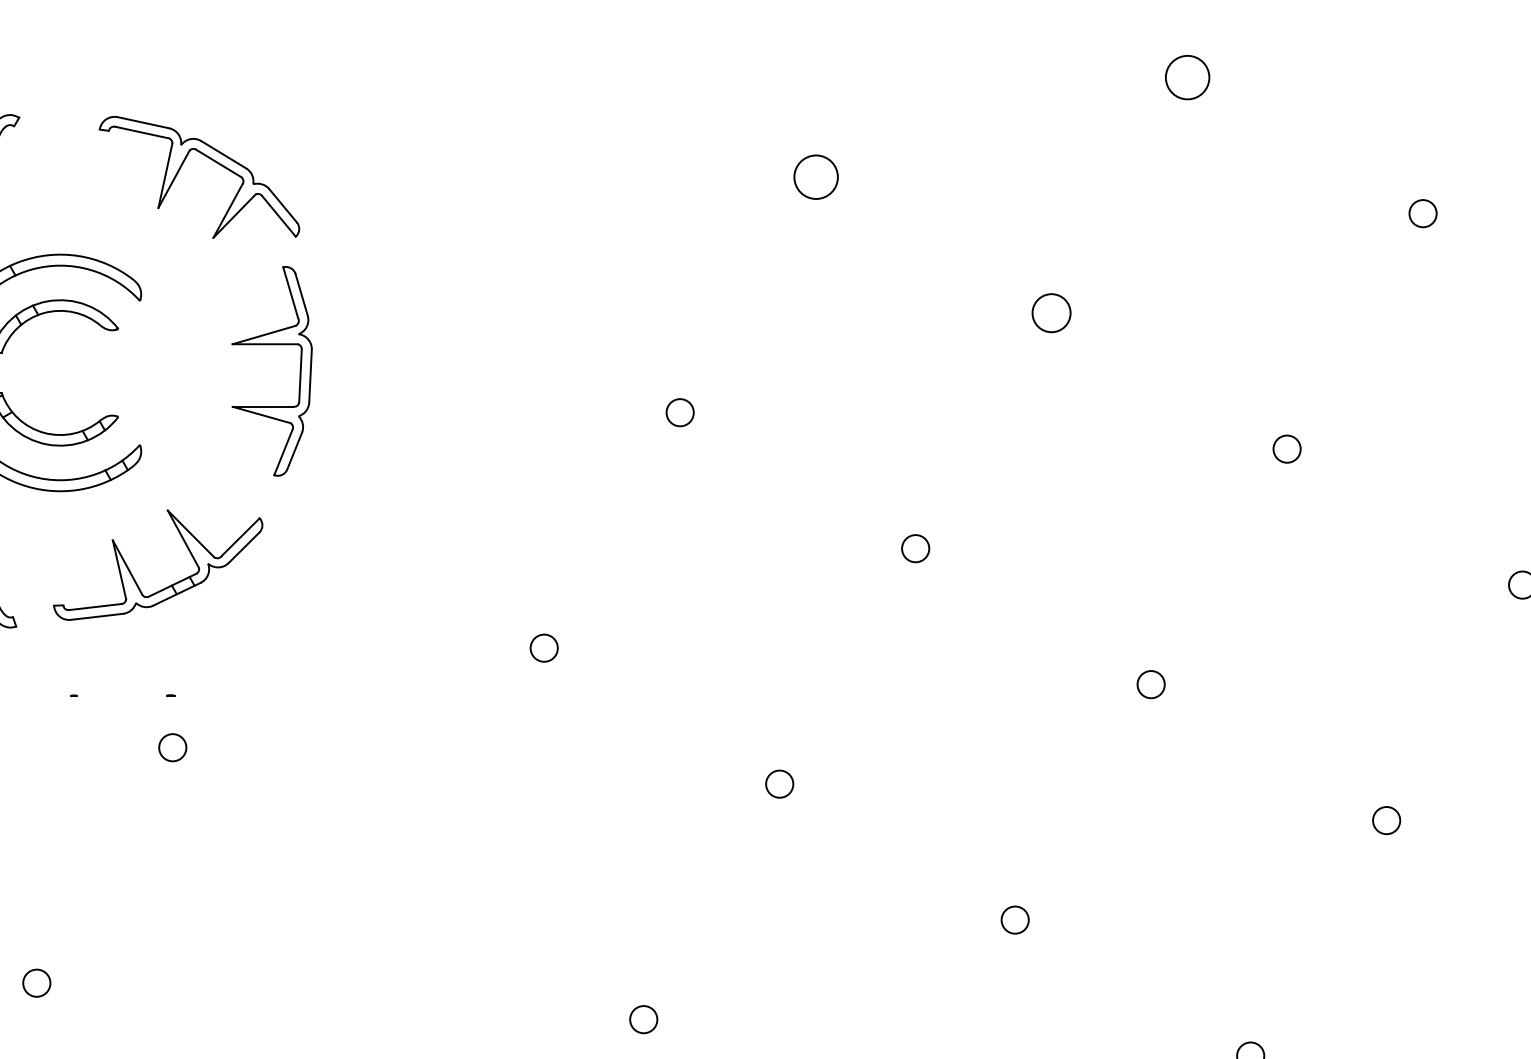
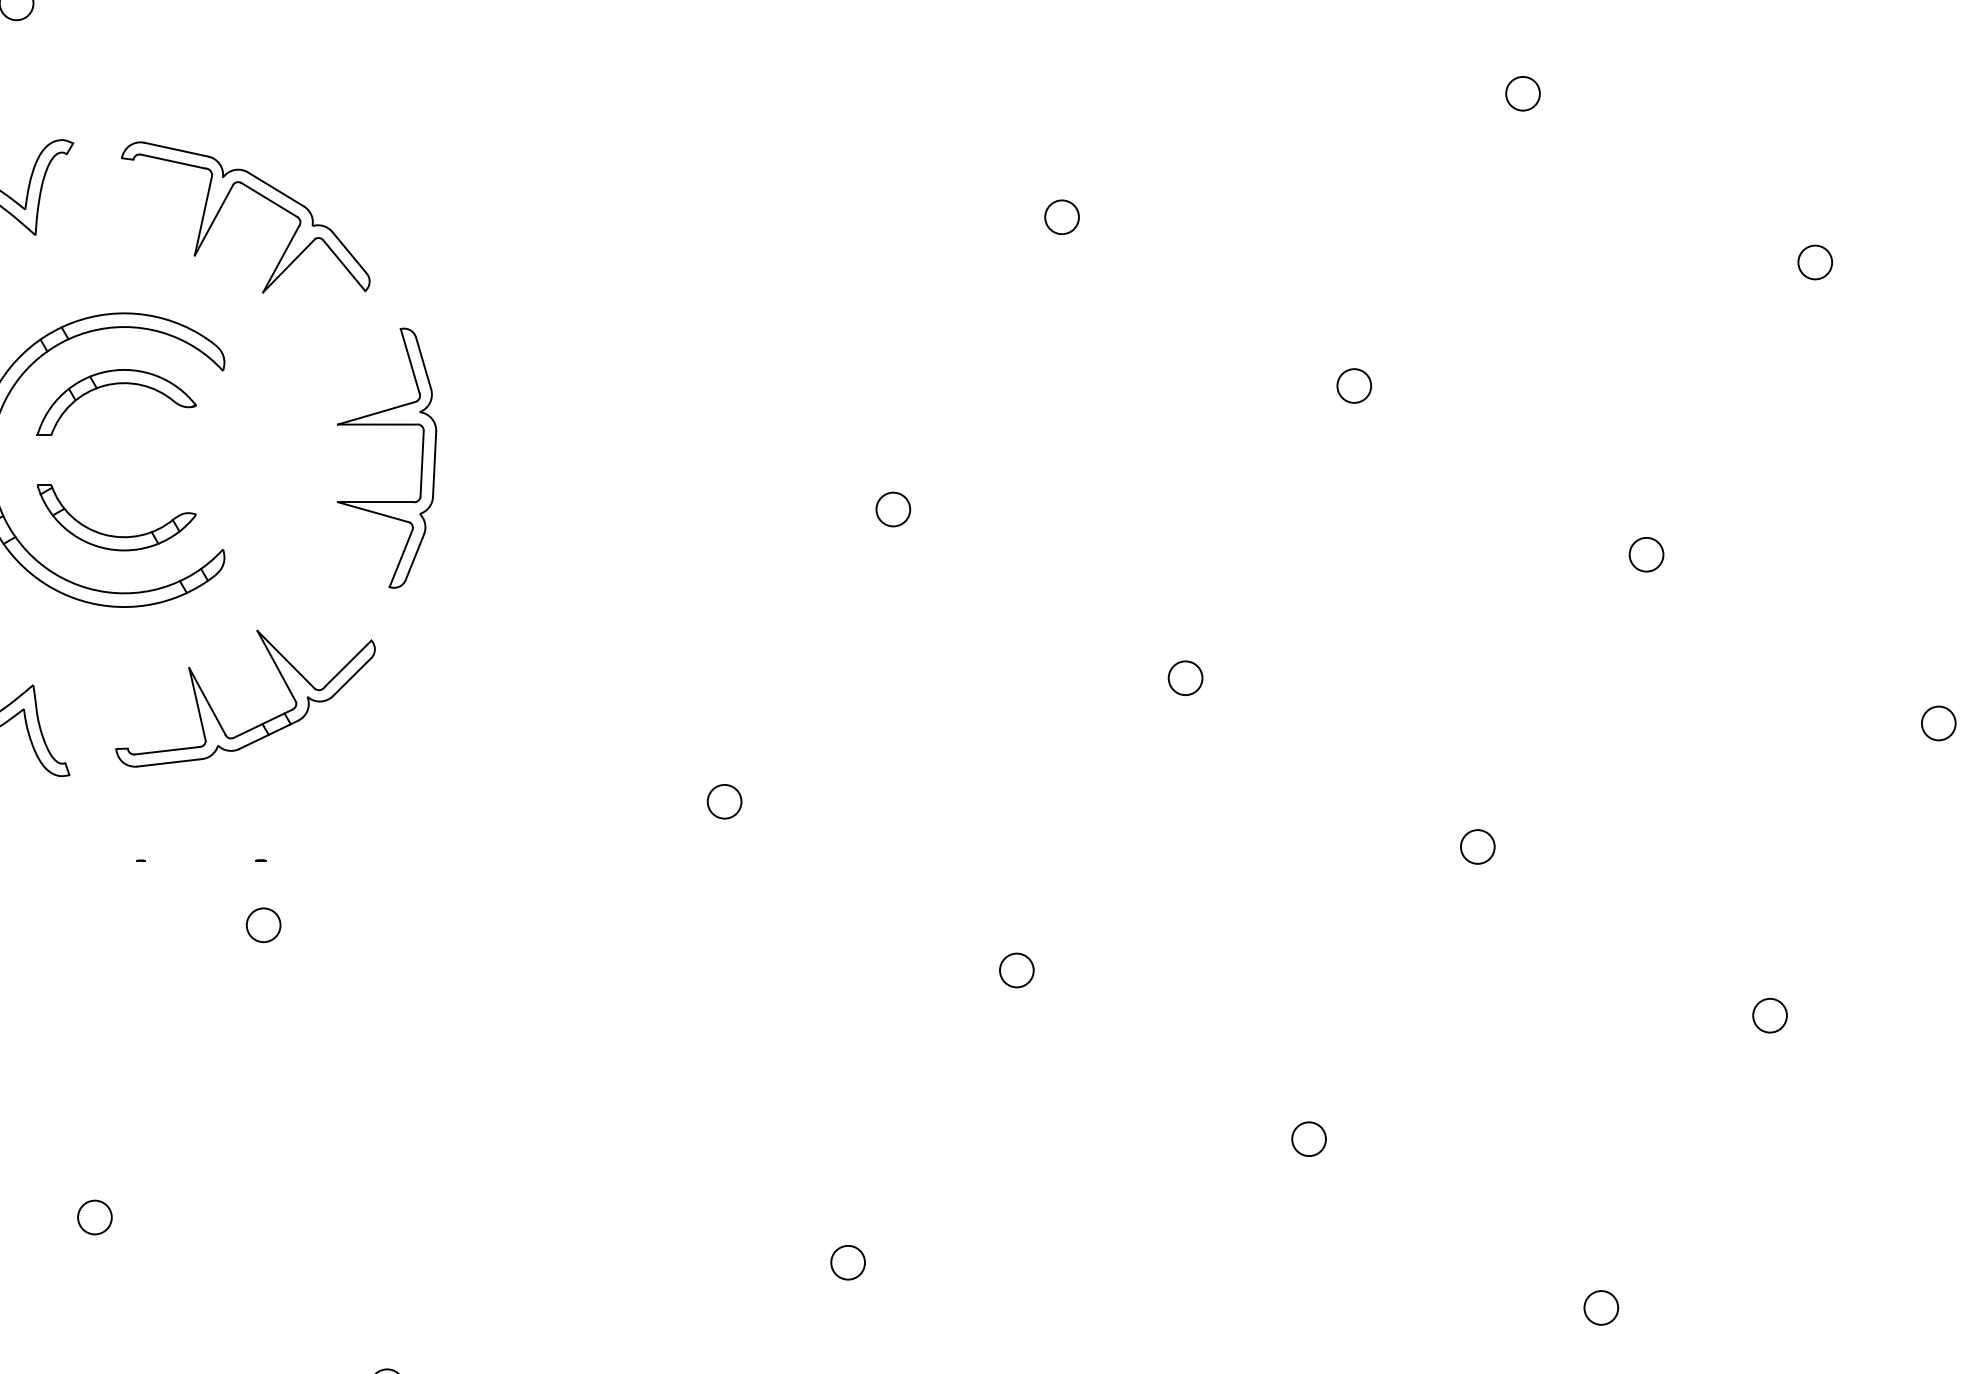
circle: (1187, 77) -> (1522, 93), size x0.62
part: (181, 167) -> (223, 205), moved
circle: (815, 177) -> (1061, 217), size x0.62
circle: (1051, 312) -> (1354, 385), size x0.71

